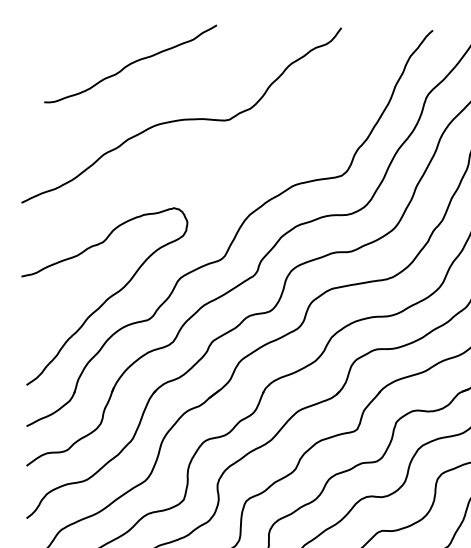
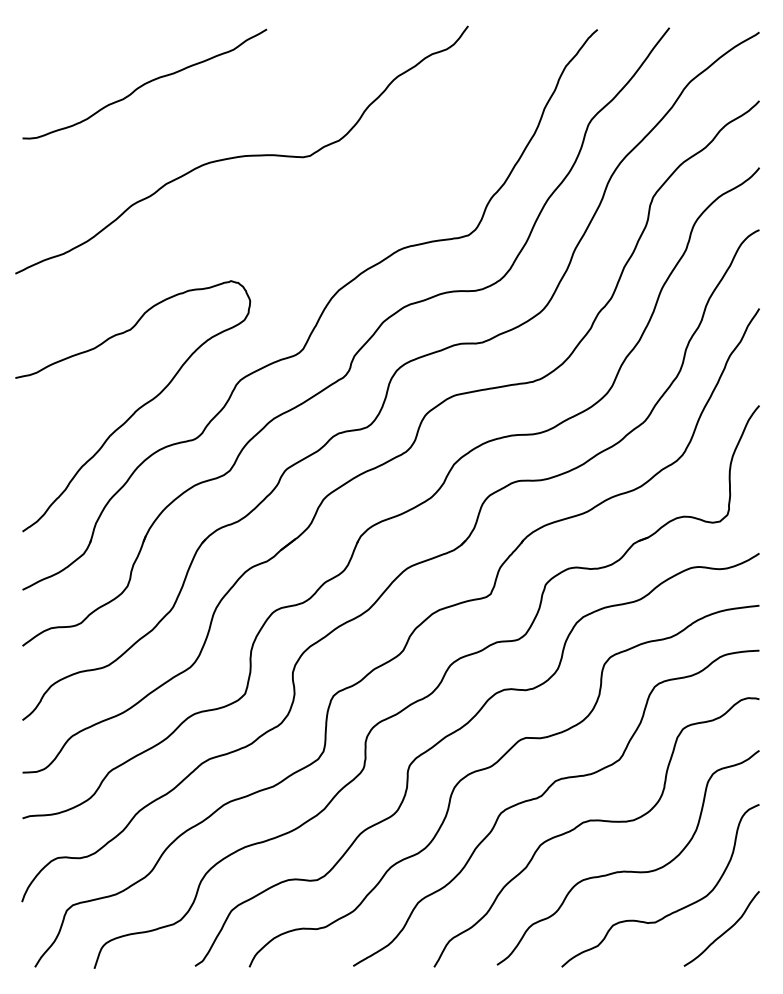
curve: (130, 63) -> (144, 83), moved

